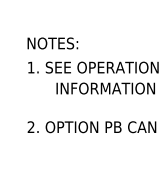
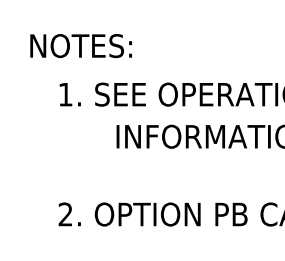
text: (52, 43) -> (80, 46), moved

